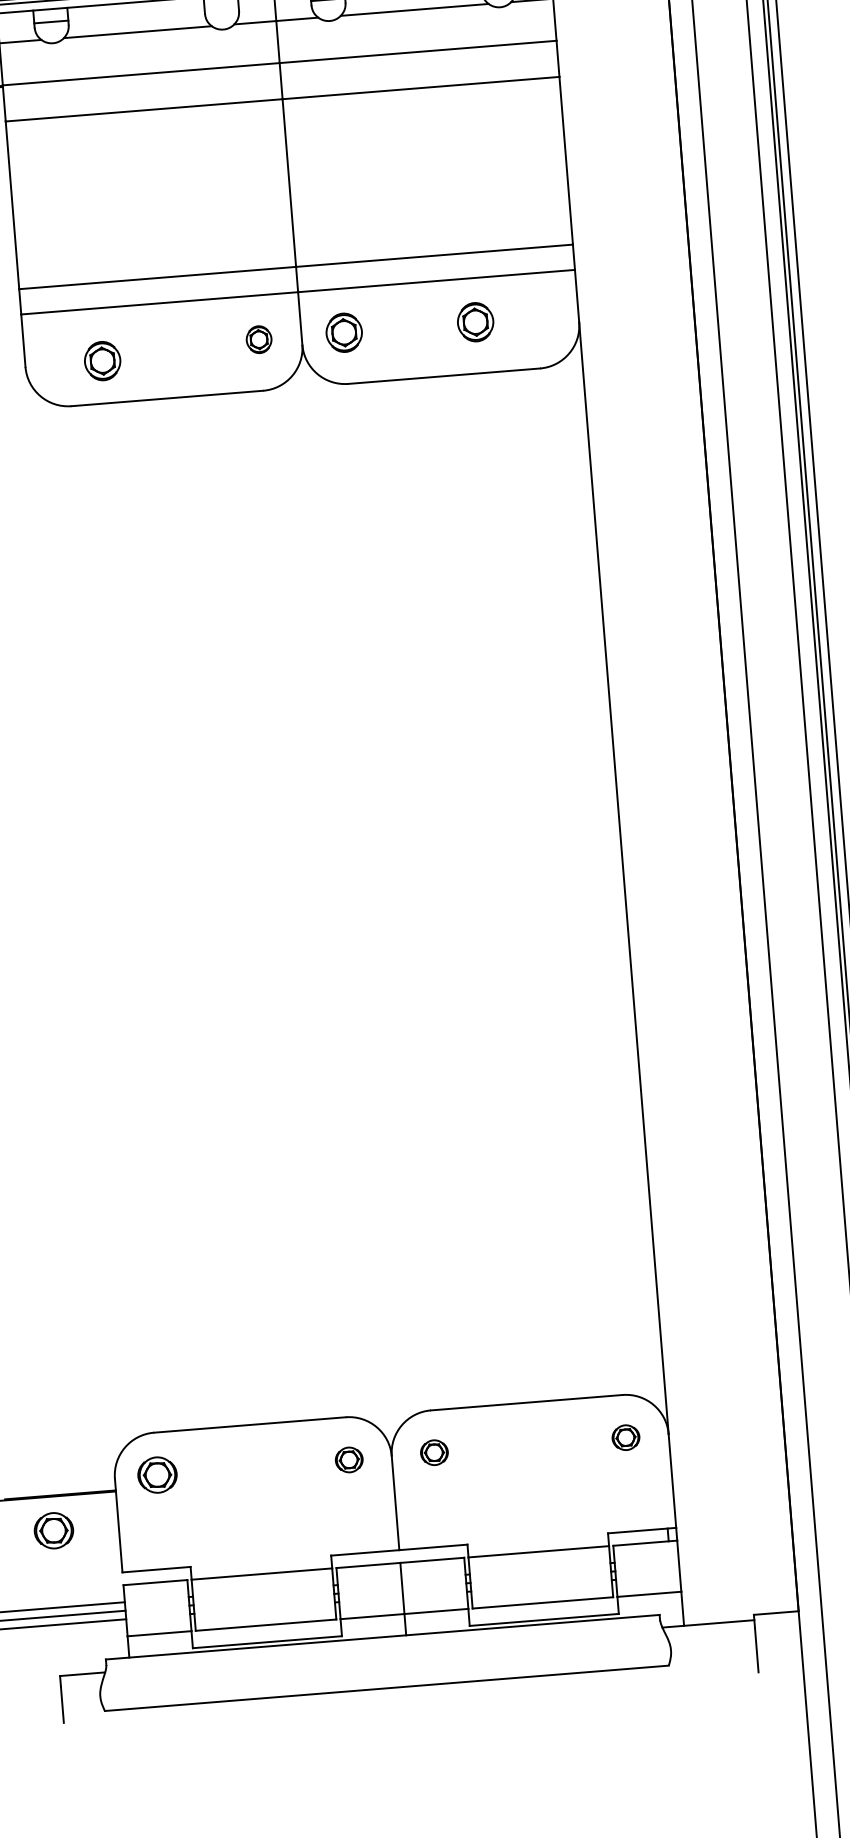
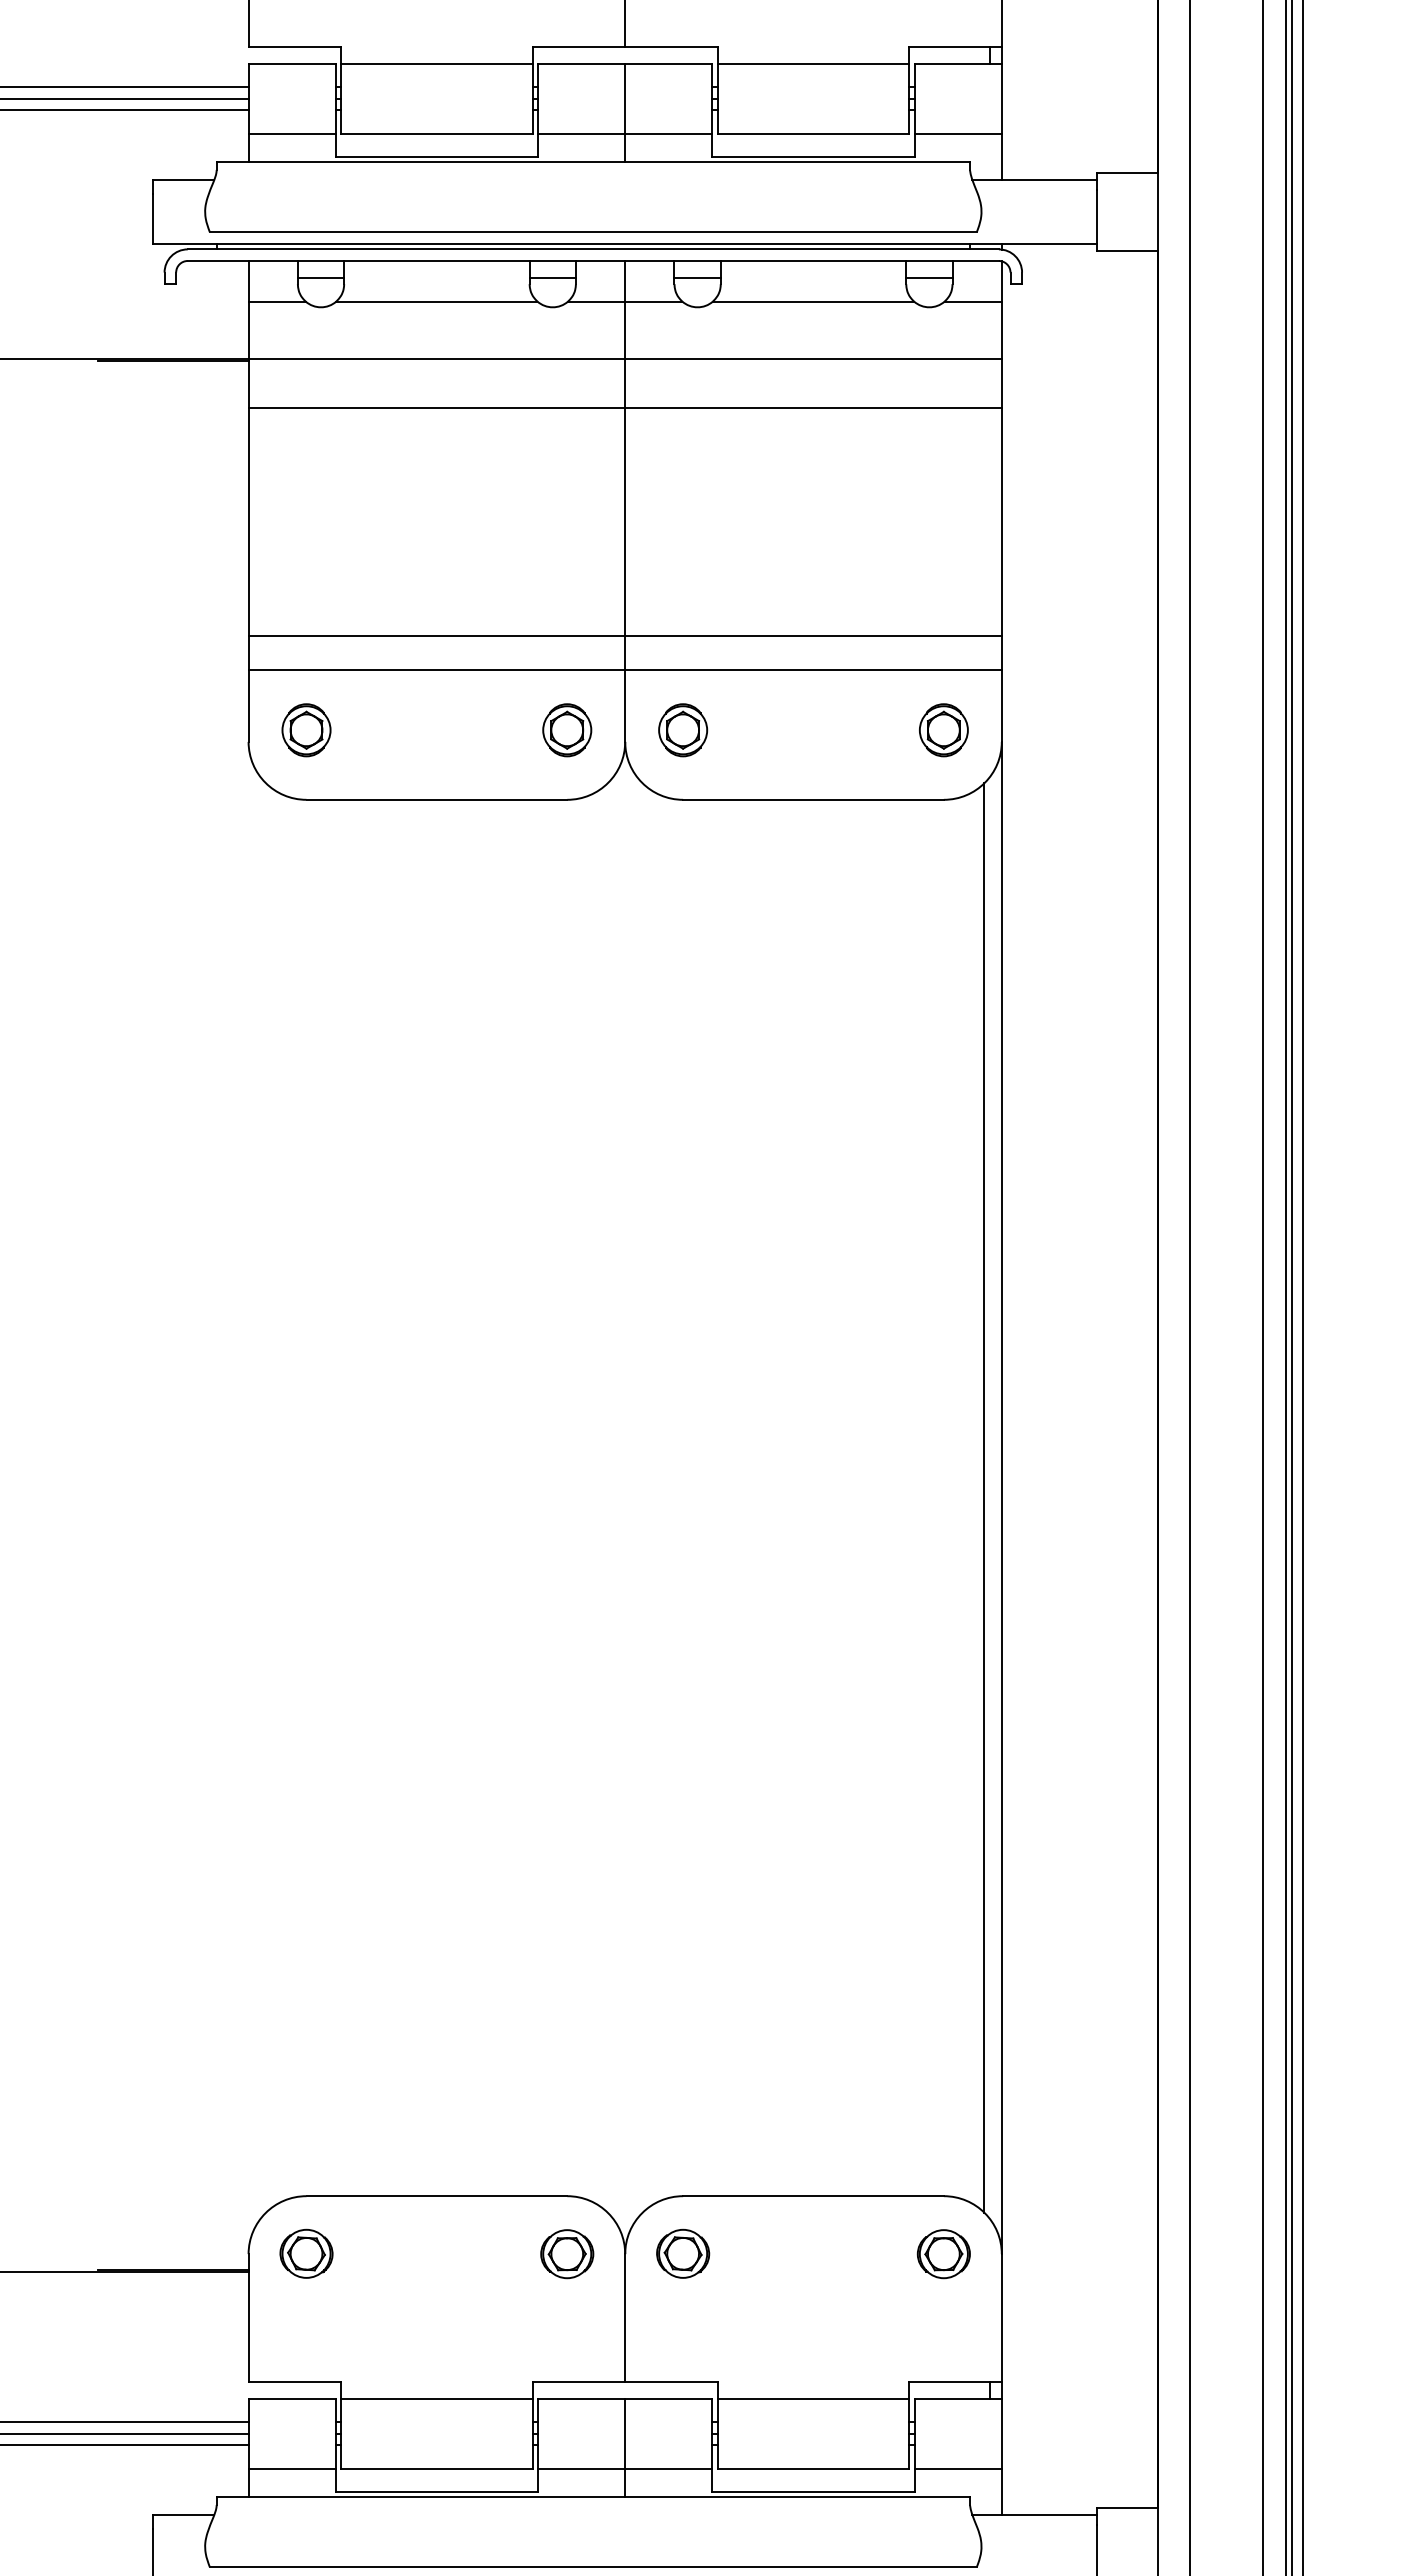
line: (221, 8) -> (552, 278), added
part: (475, 322) -> (943, 730), moved
part: (259, 339) -> (567, 730), size x1.43
part: (102, 361) -> (306, 730), moved
line: (611, 878) -> (984, 1497), added
part: (625, 1437) -> (943, 2254), size x1.43
part: (434, 1452) -> (683, 2253), size x1.43
part: (349, 1460) -> (567, 2254), size x1.43
part: (53, 1530) -> (160, 2317), removed

